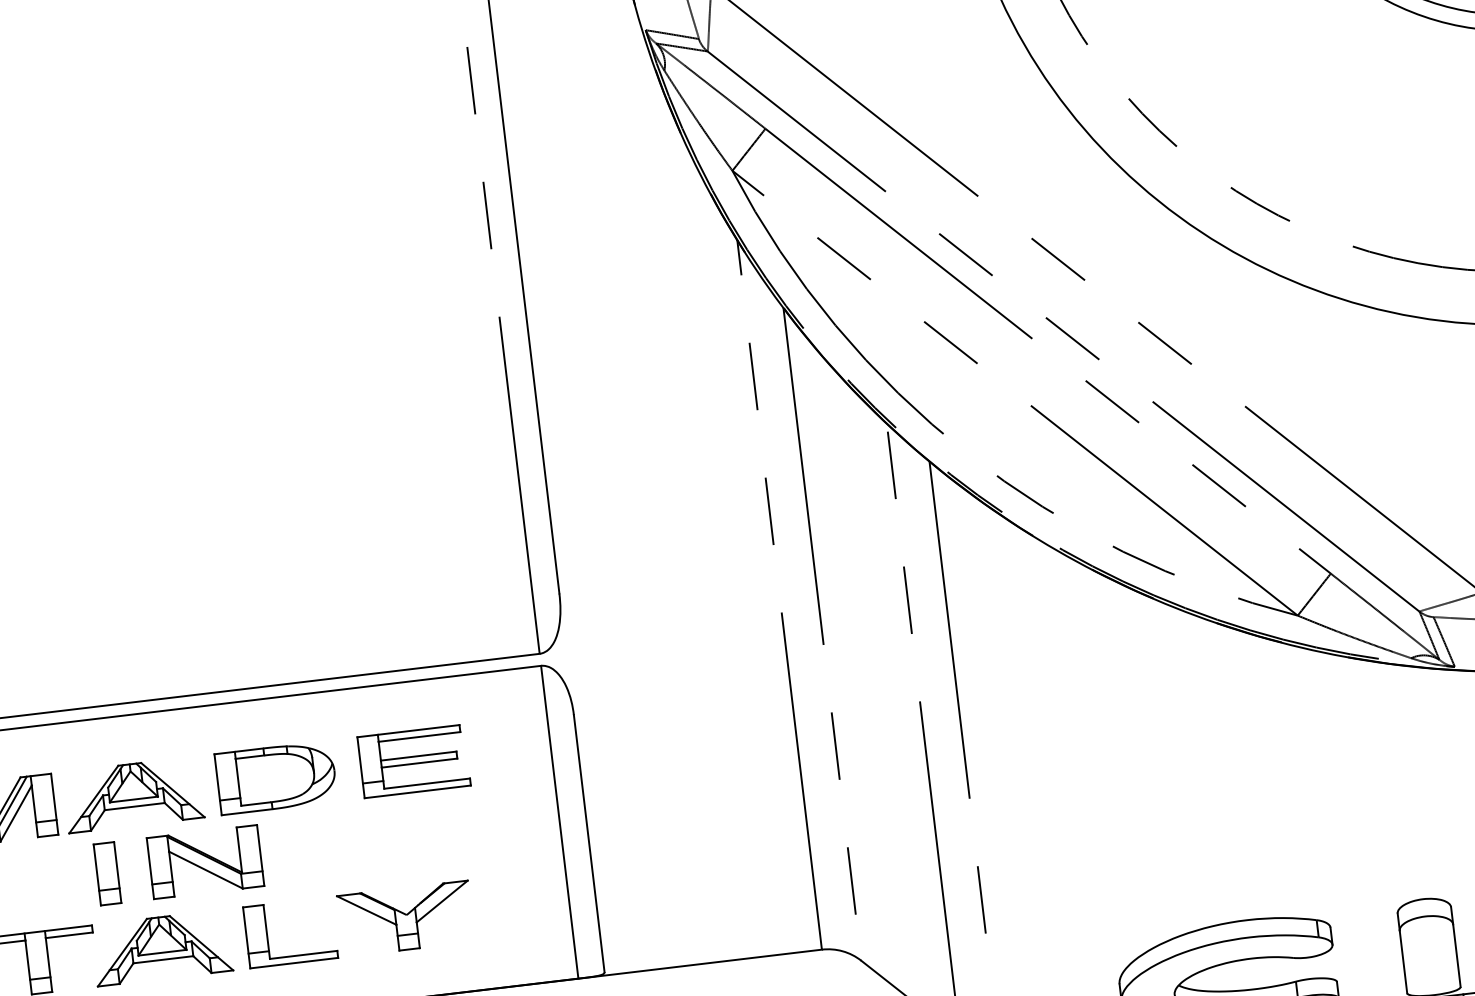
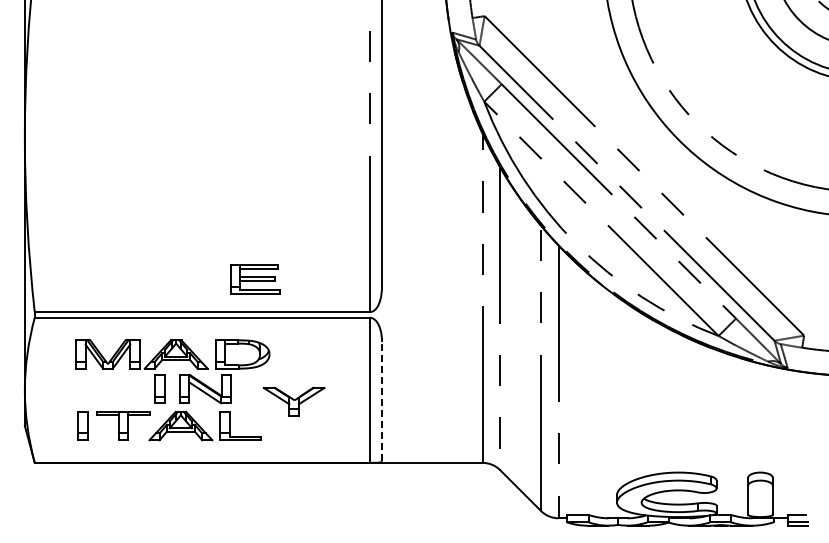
part: (414, 761) -> (255, 279), moved
line: (590, 843) -> (382, 401), solid -> dashed
part: (404, 917) -> (293, 401), moved

